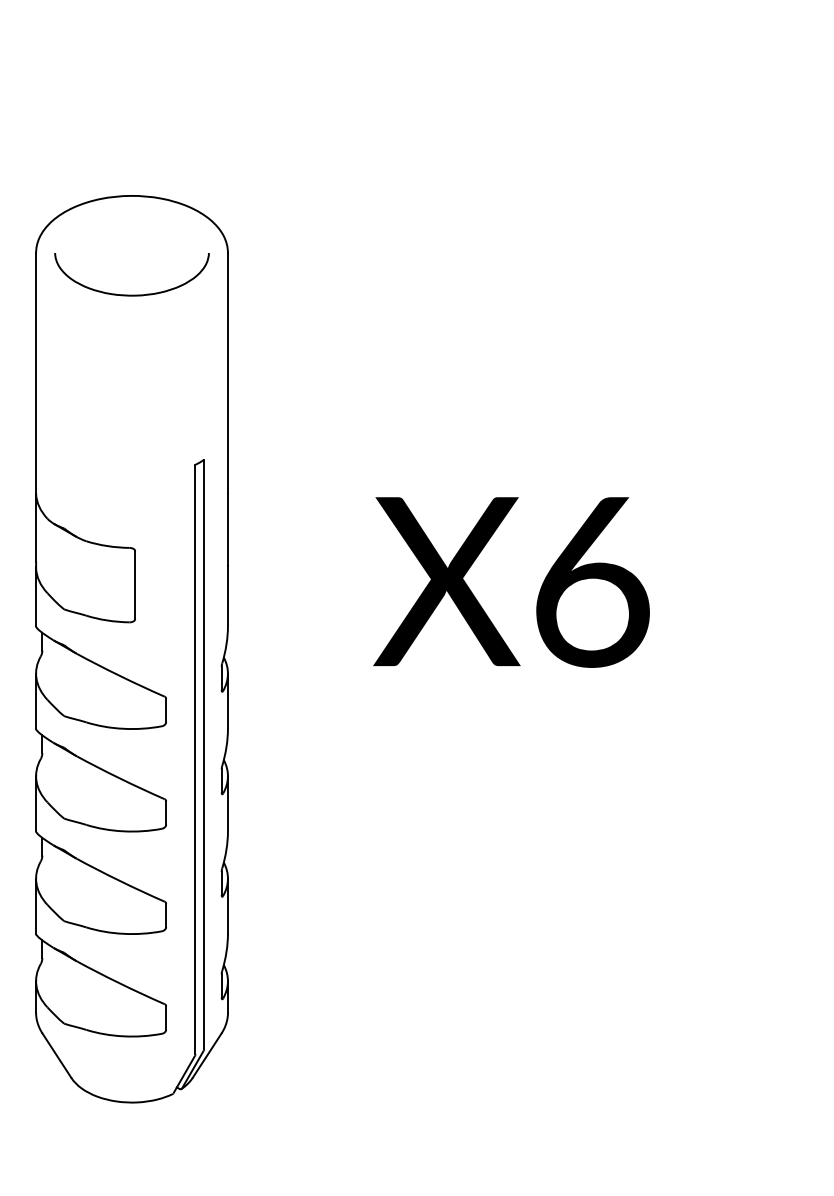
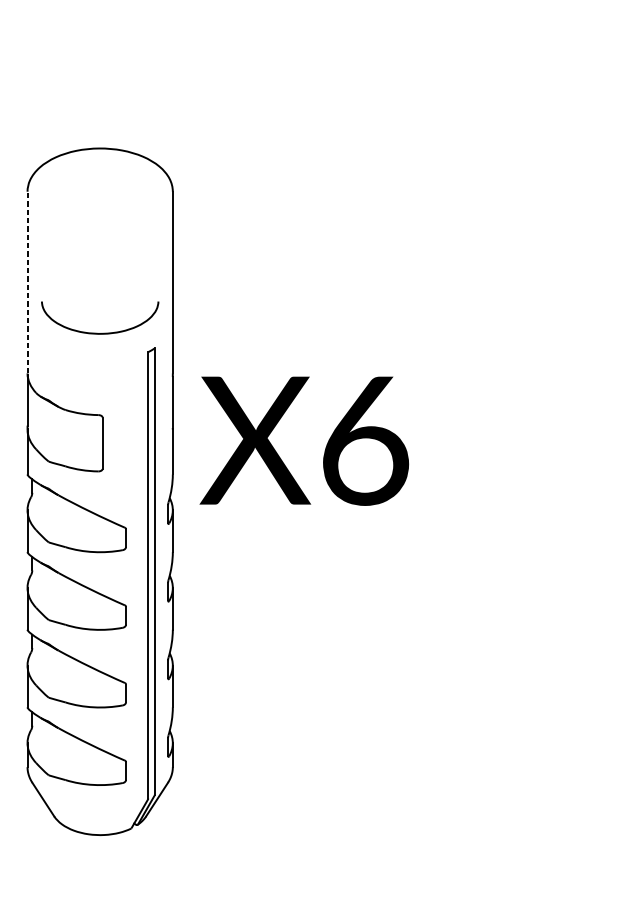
curve: (131, 294) -> (99, 332), moved
line: (36, 372) -> (27, 282), solid -> dashed
text: (511, 582) -> (304, 441), moved

